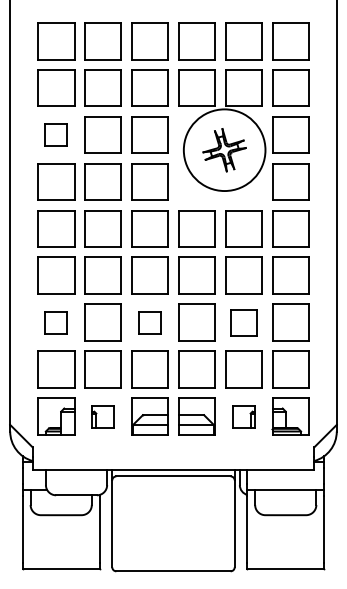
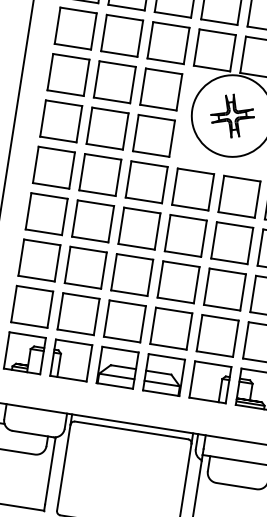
part: (56, 134) -> (68, 74), size x1.67
part: (56, 322) -> (39, 260), size x1.67
part: (149, 322) -> (131, 274), size x1.67
part: (243, 322) -> (224, 289), size x1.43
part: (102, 416) -> (70, 360), size x1.67
part: (243, 416) -> (210, 382), size x1.67

